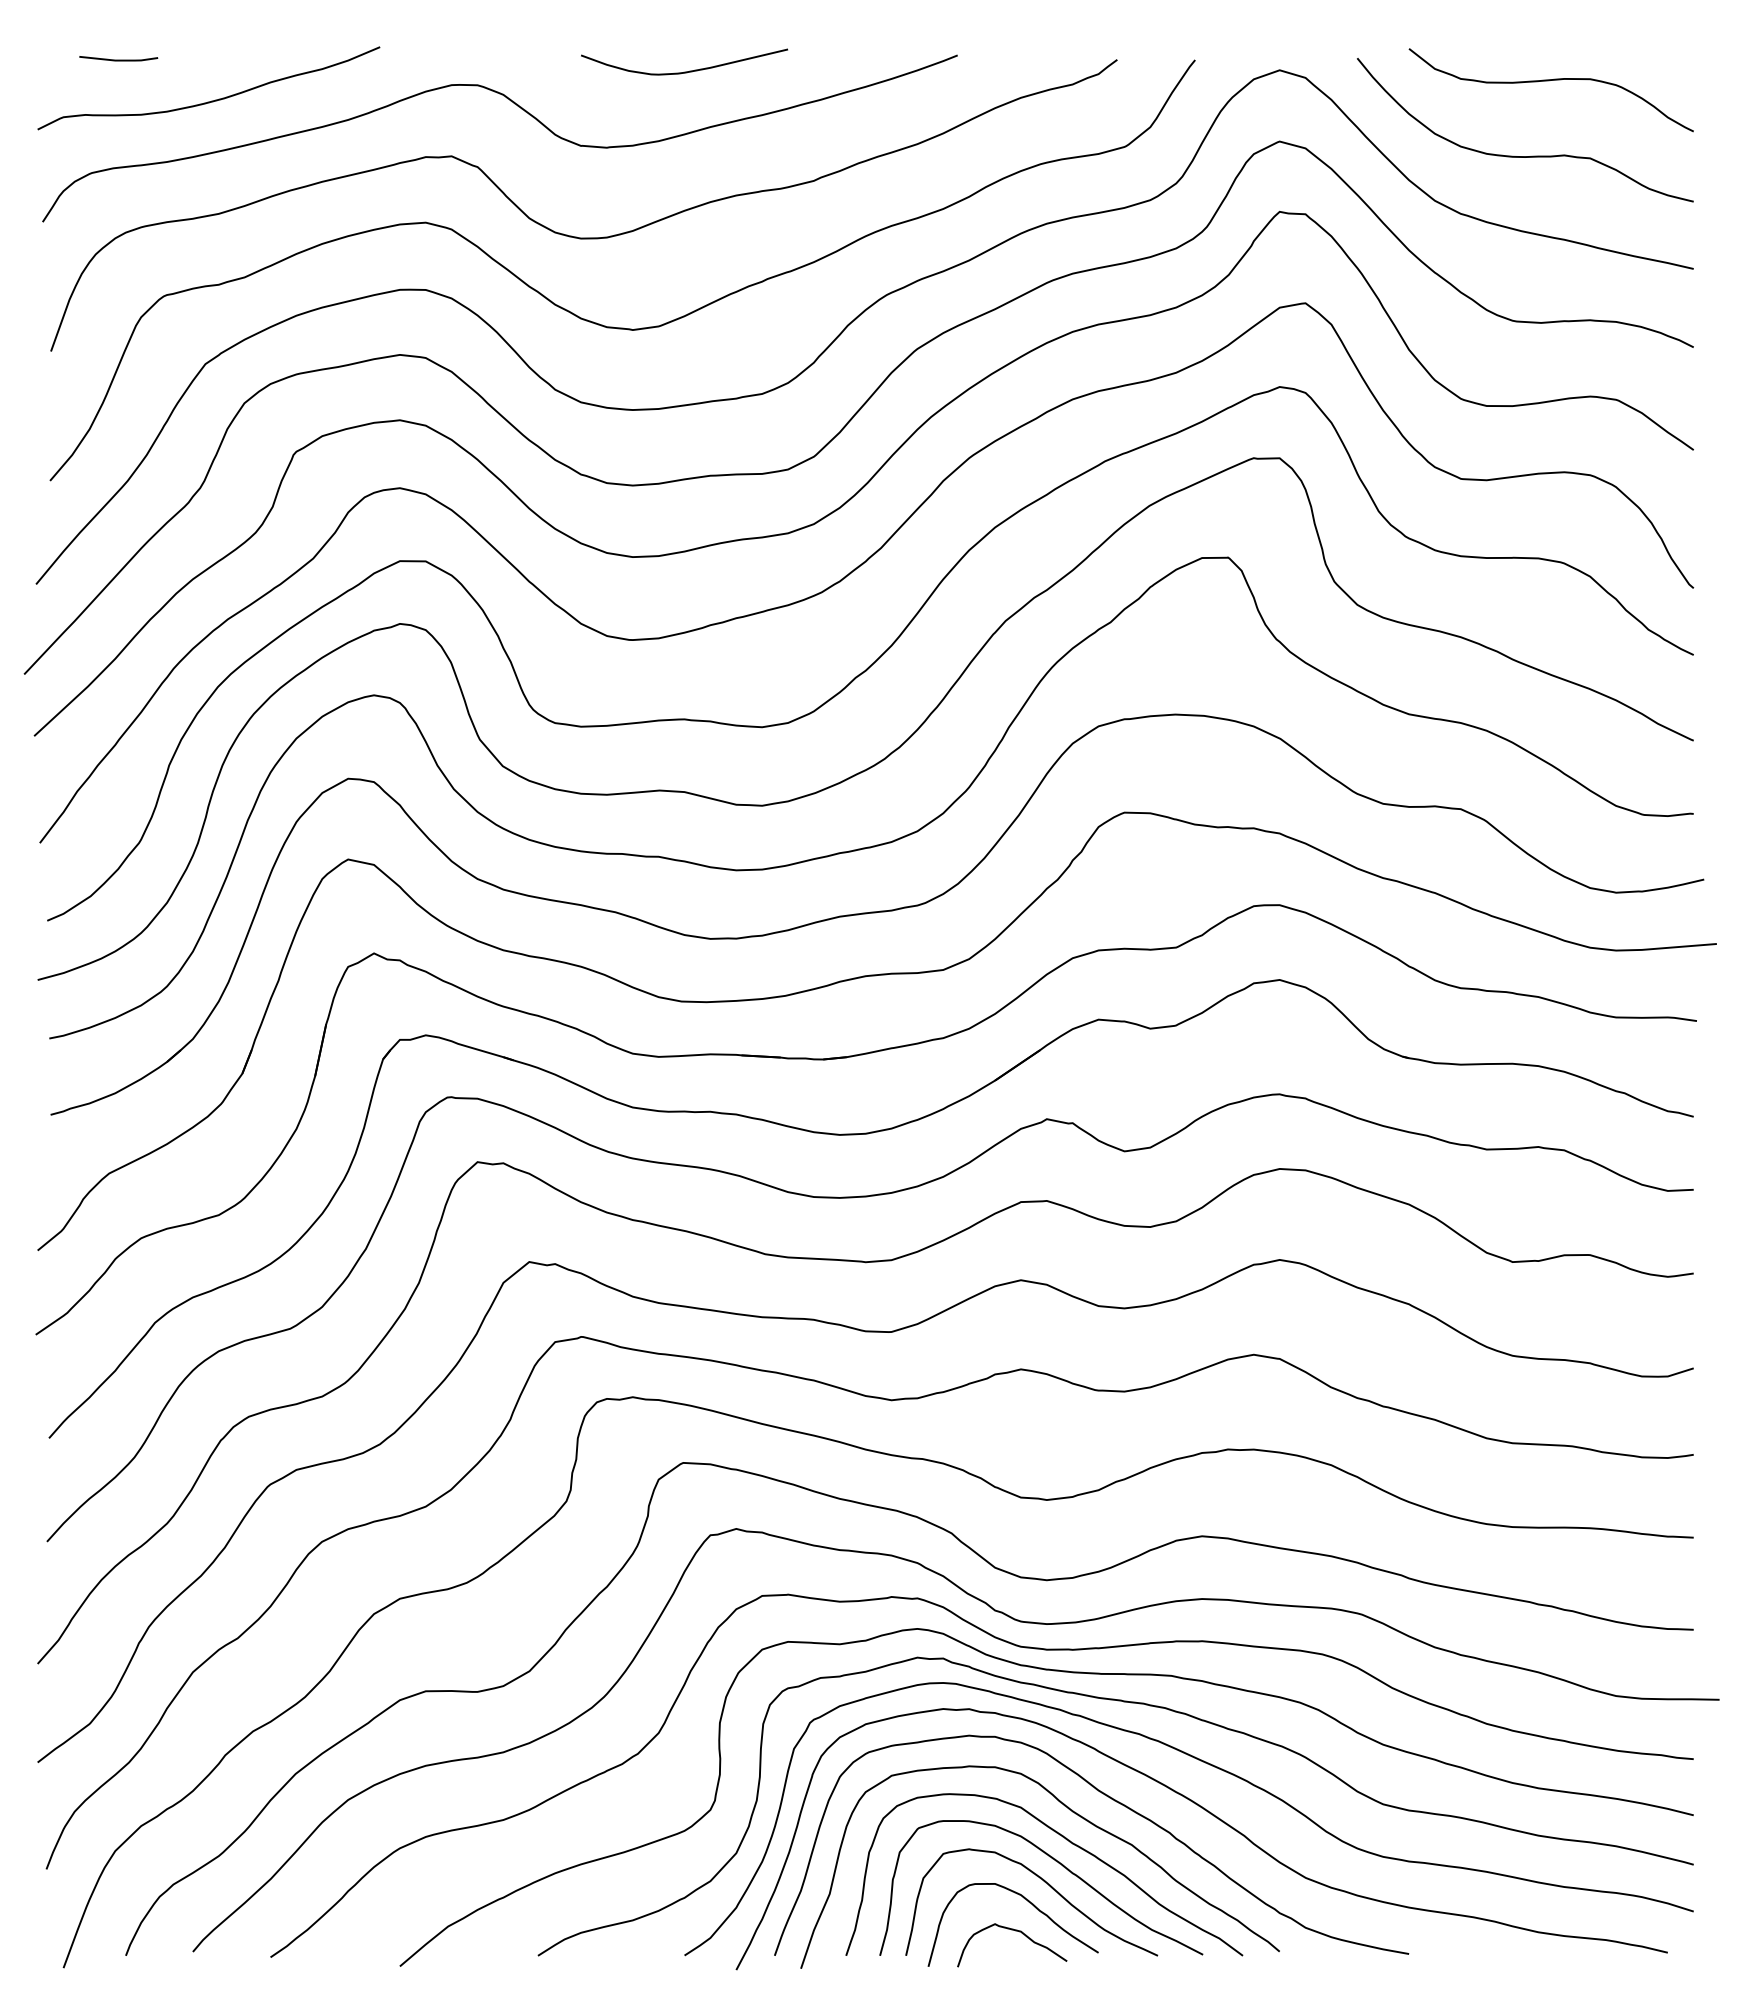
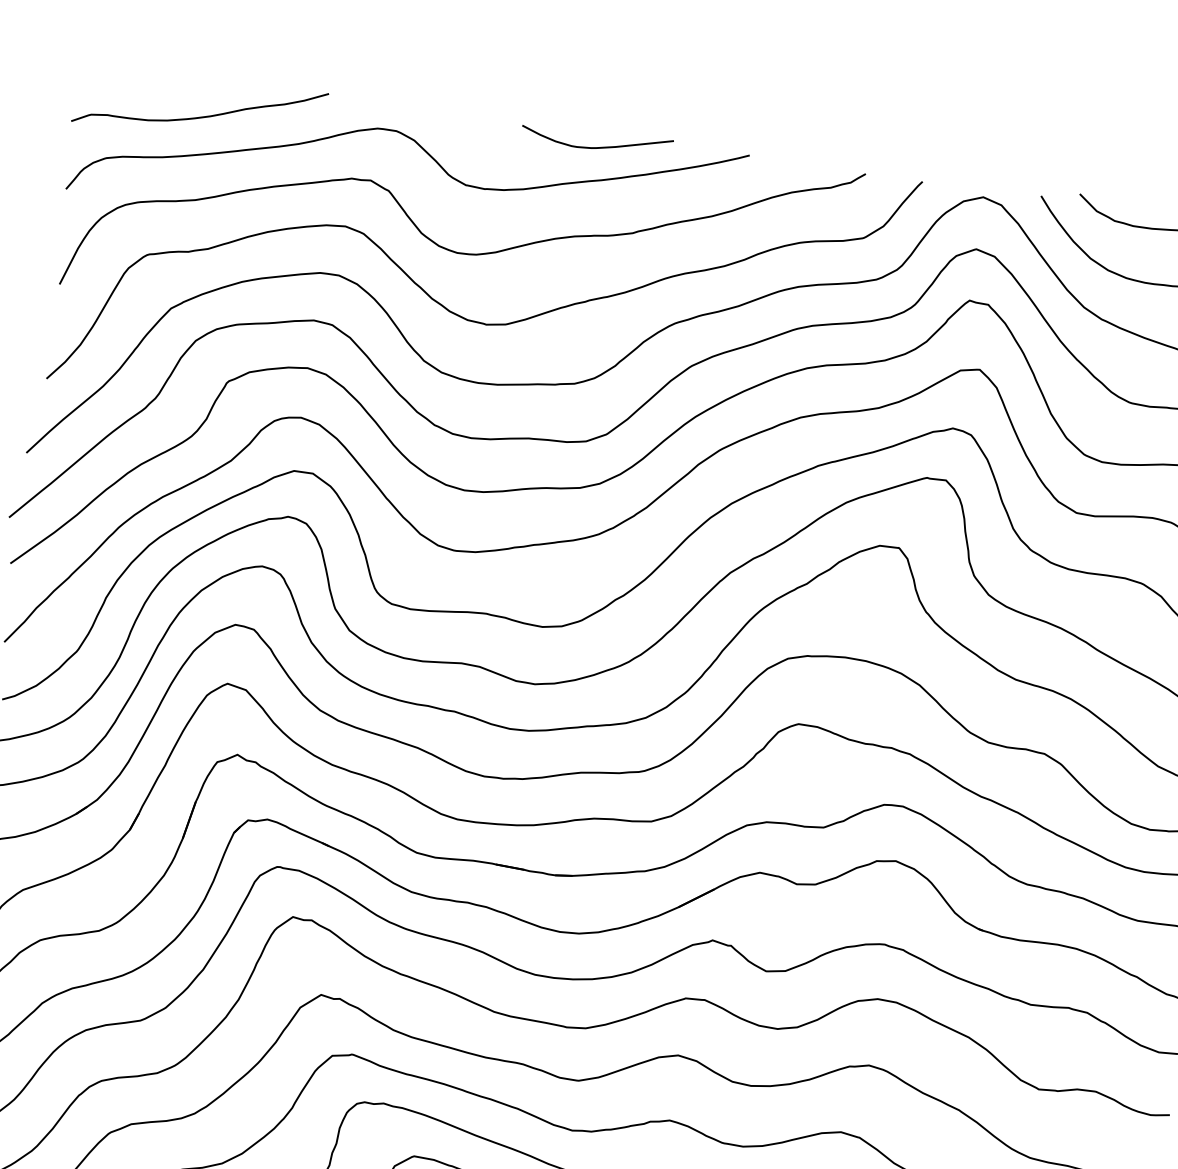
line: (118, 59) -> (136, 77), removed
curve: (684, 71) -> (596, 147), moved

